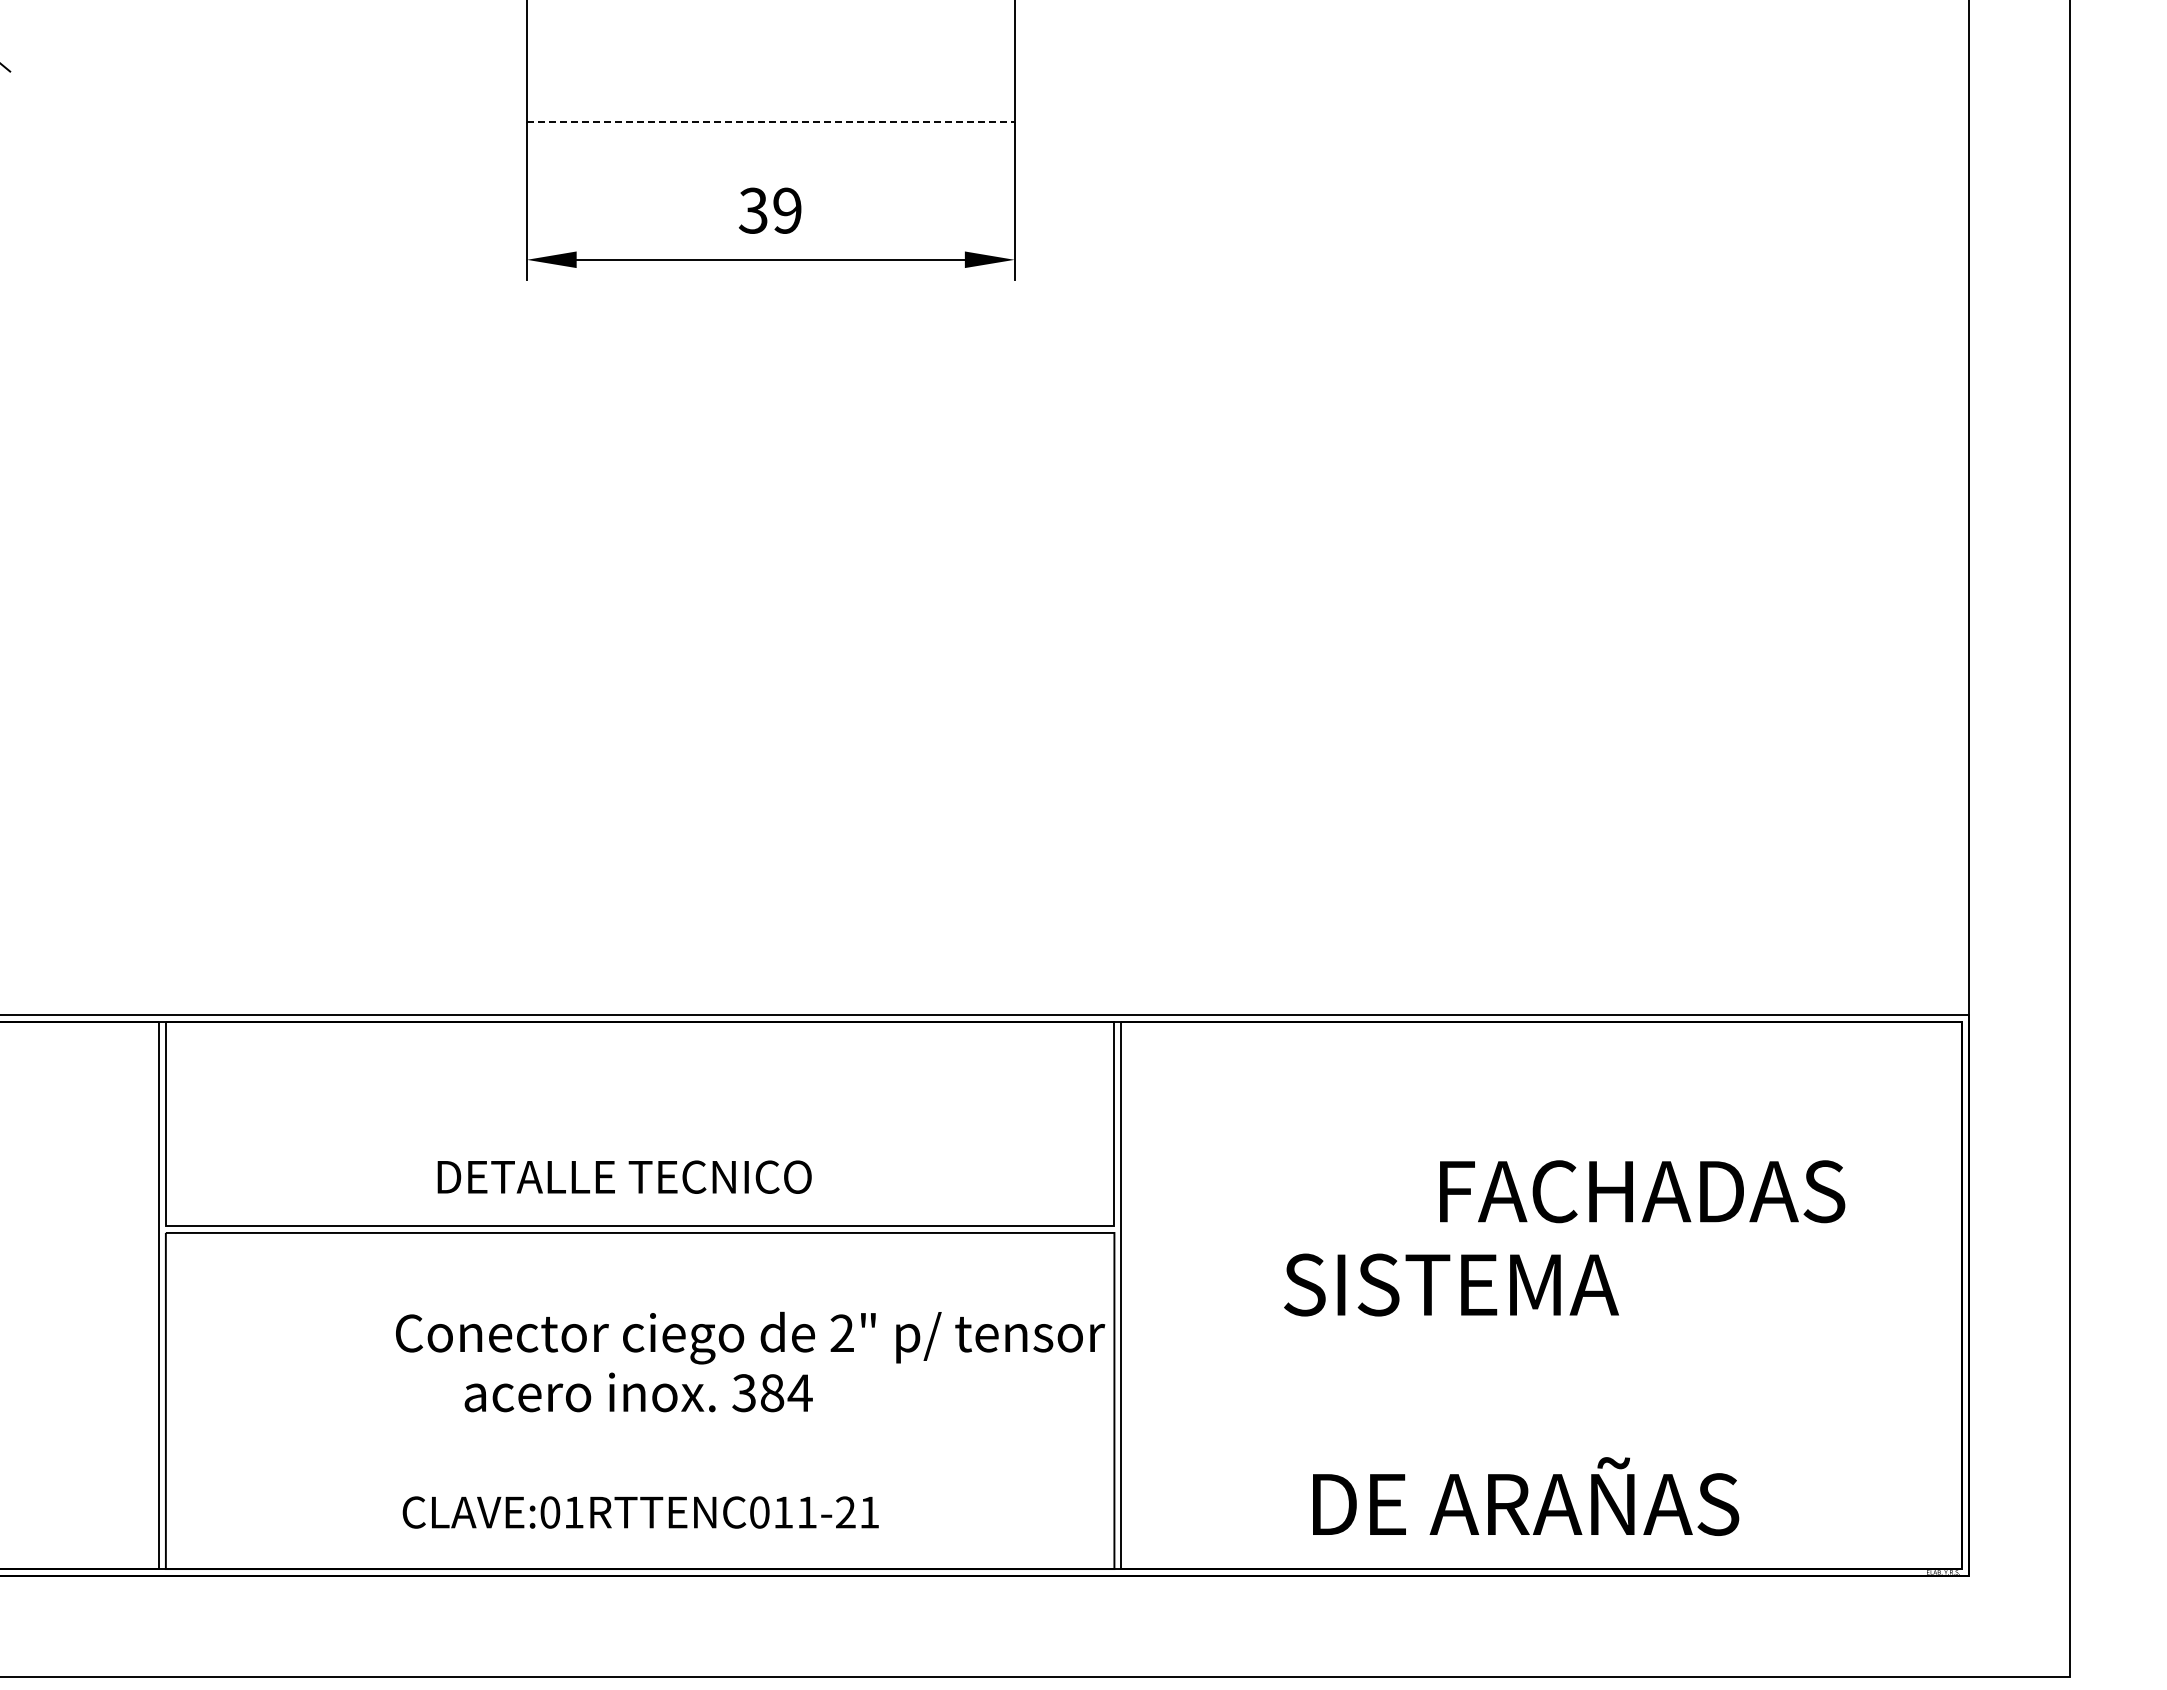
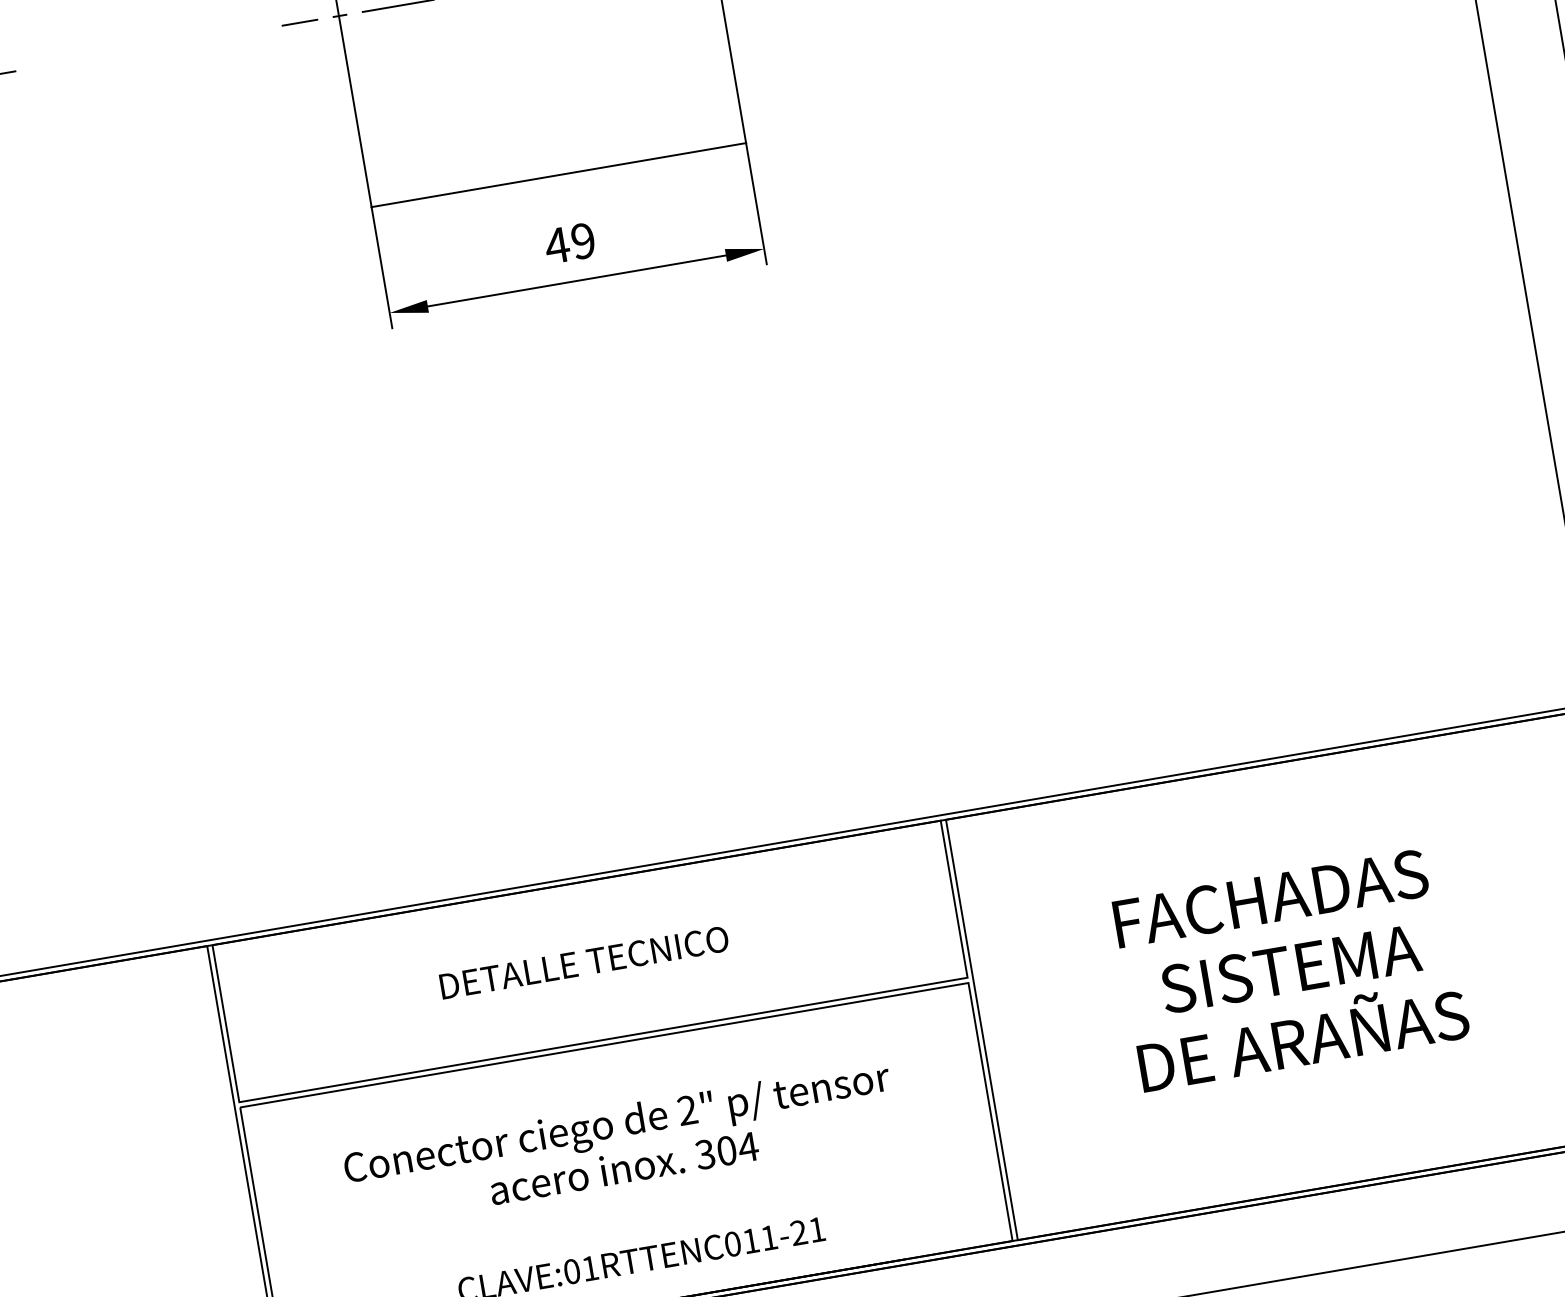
line: (770, 121) -> (558, 174), dashed -> solid
text: (753, 210) -> (557, 245), 39 -> 49
text: (624, 1176) -> (584, 962), moved
text: (1642, 1191) -> (1270, 898), moved
text: (1451, 1284) -> (1290, 968), moved
text: (750, 1337) -> (617, 1125), moved
text: (772, 1392) -> (726, 1150), 384 -> 304
text: (1526, 1496) -> (1303, 1035), moved

